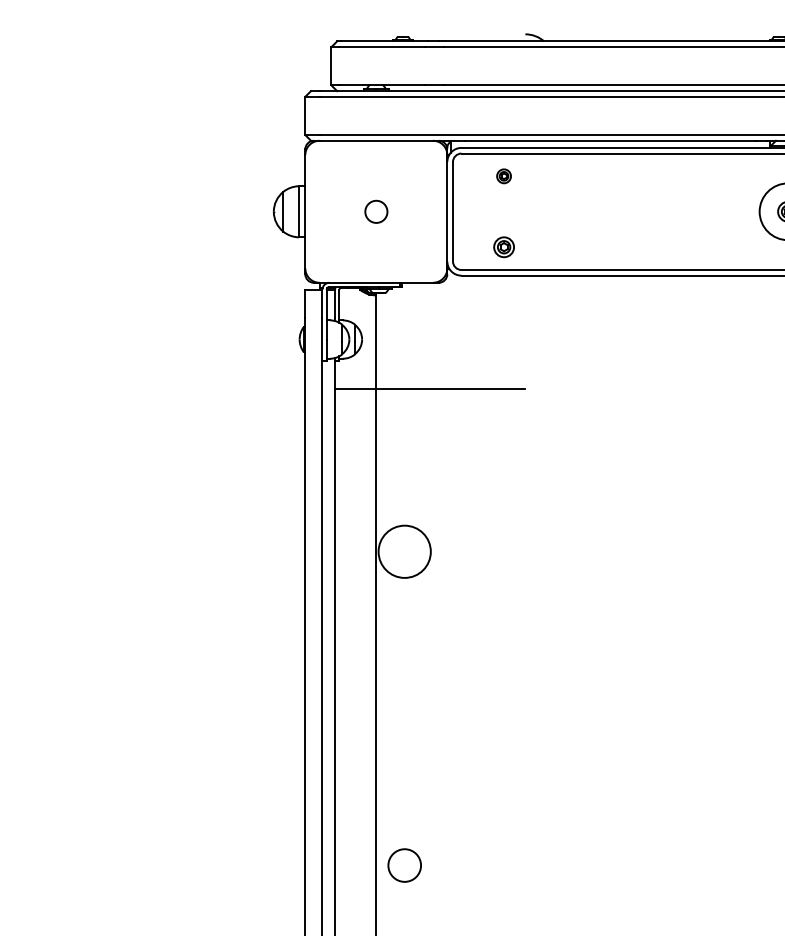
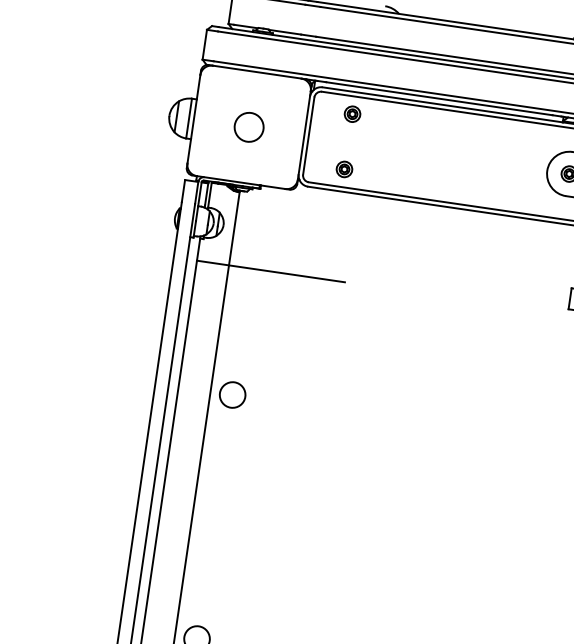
part: (503, 176) -> (352, 114), size x1.43
circle: (376, 211) -> (249, 127), size x1.67
circle: (404, 551) -> (232, 394), size x0.62

